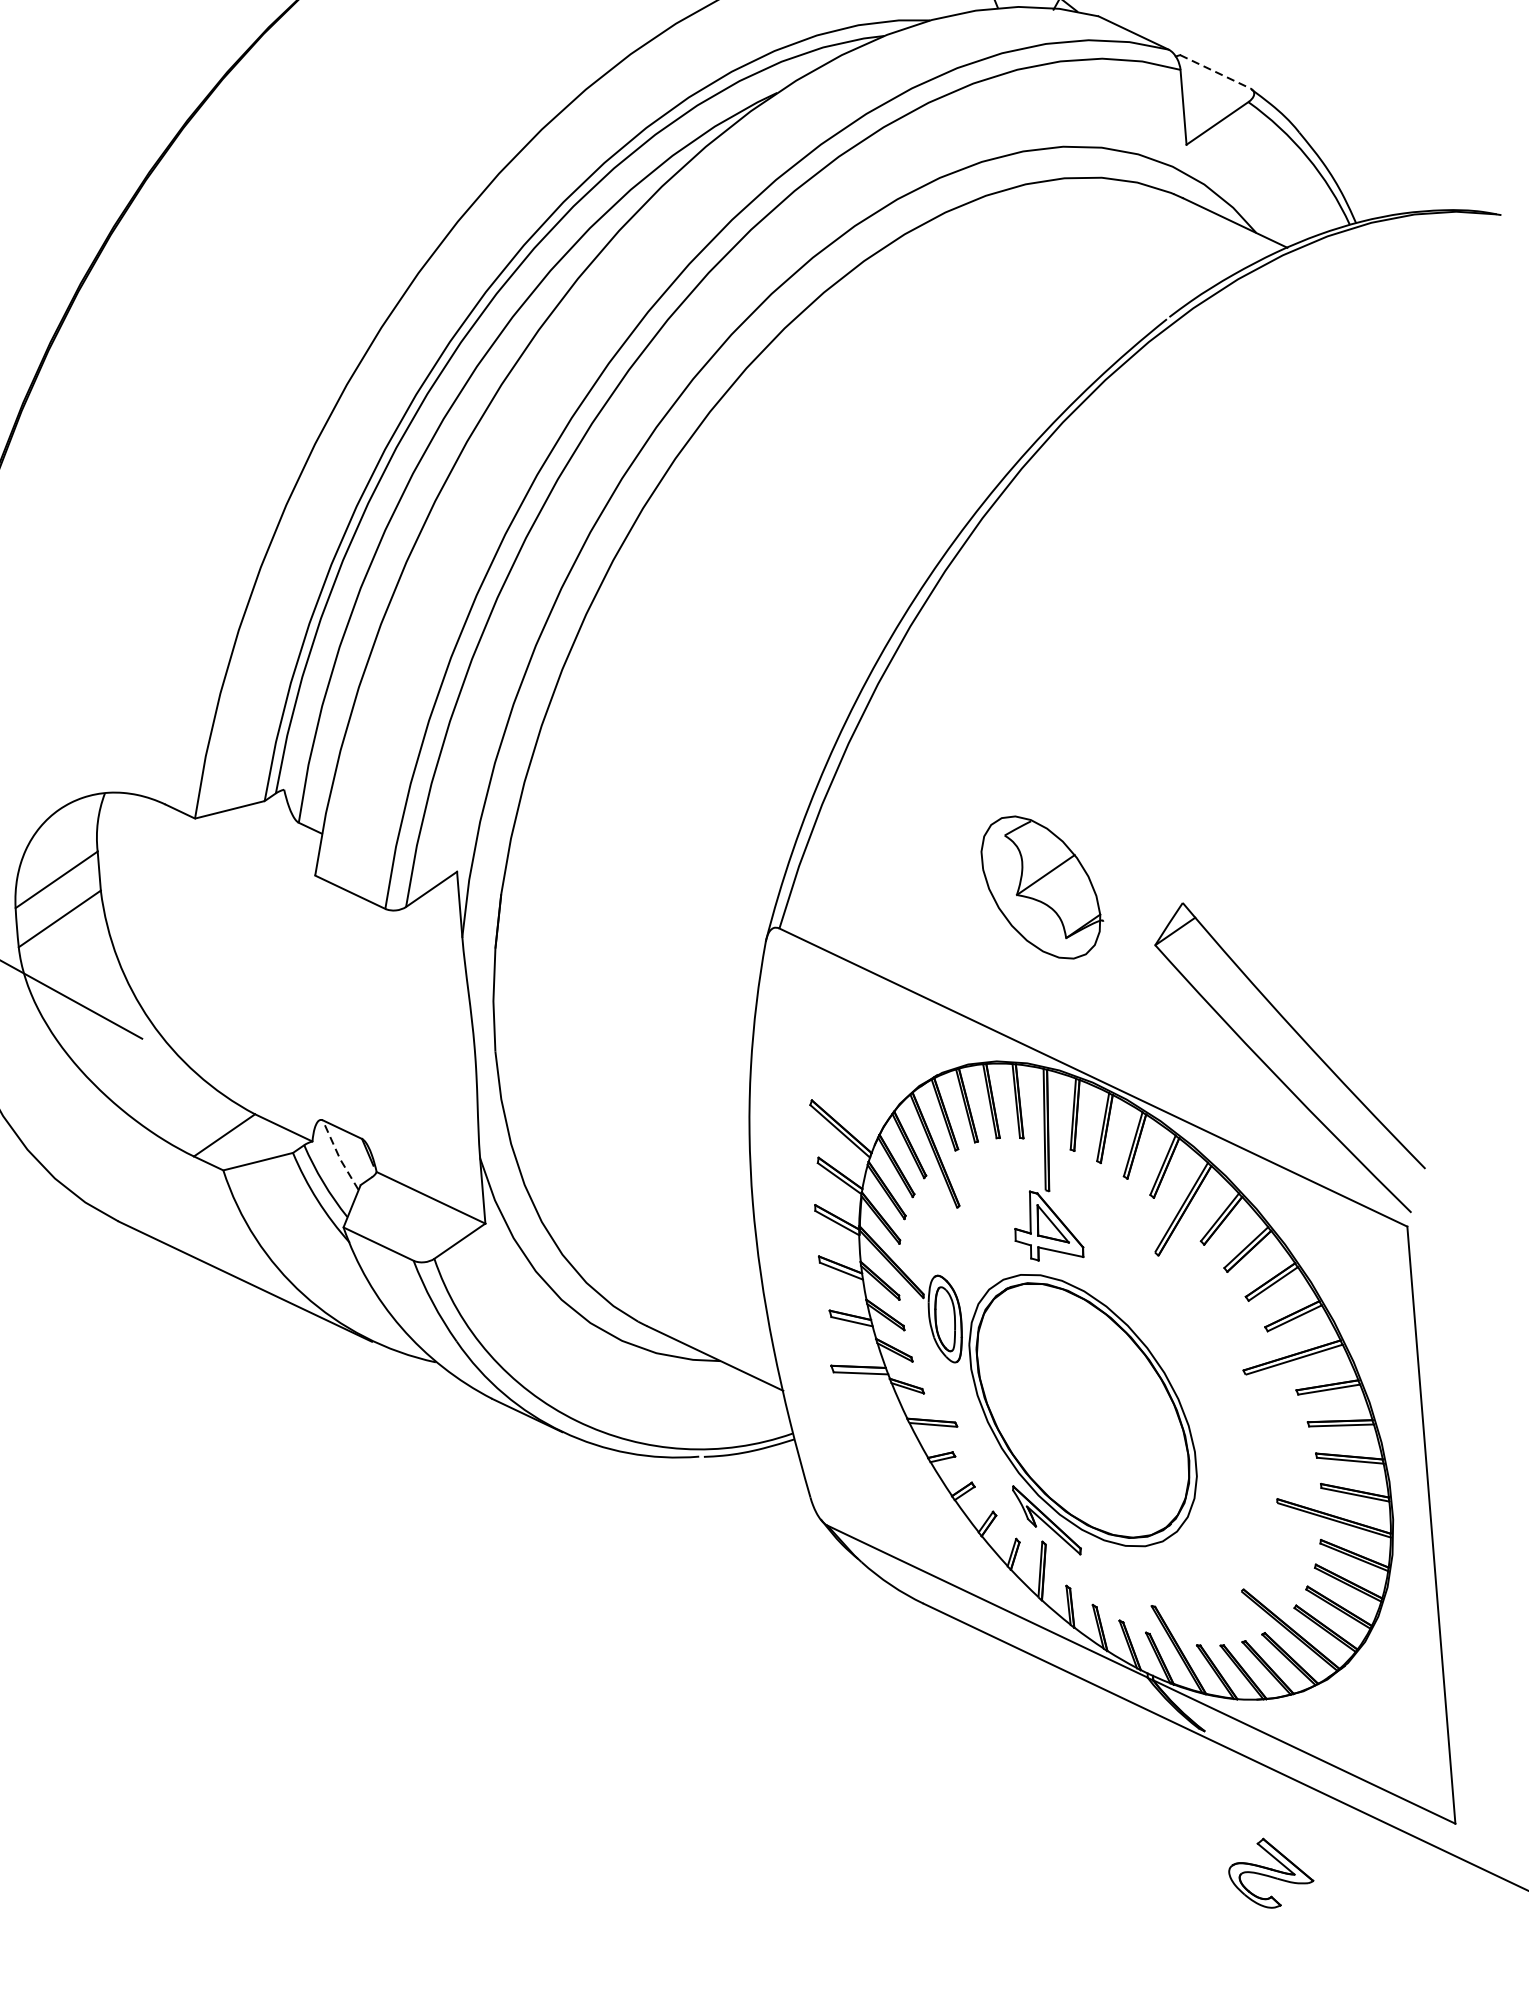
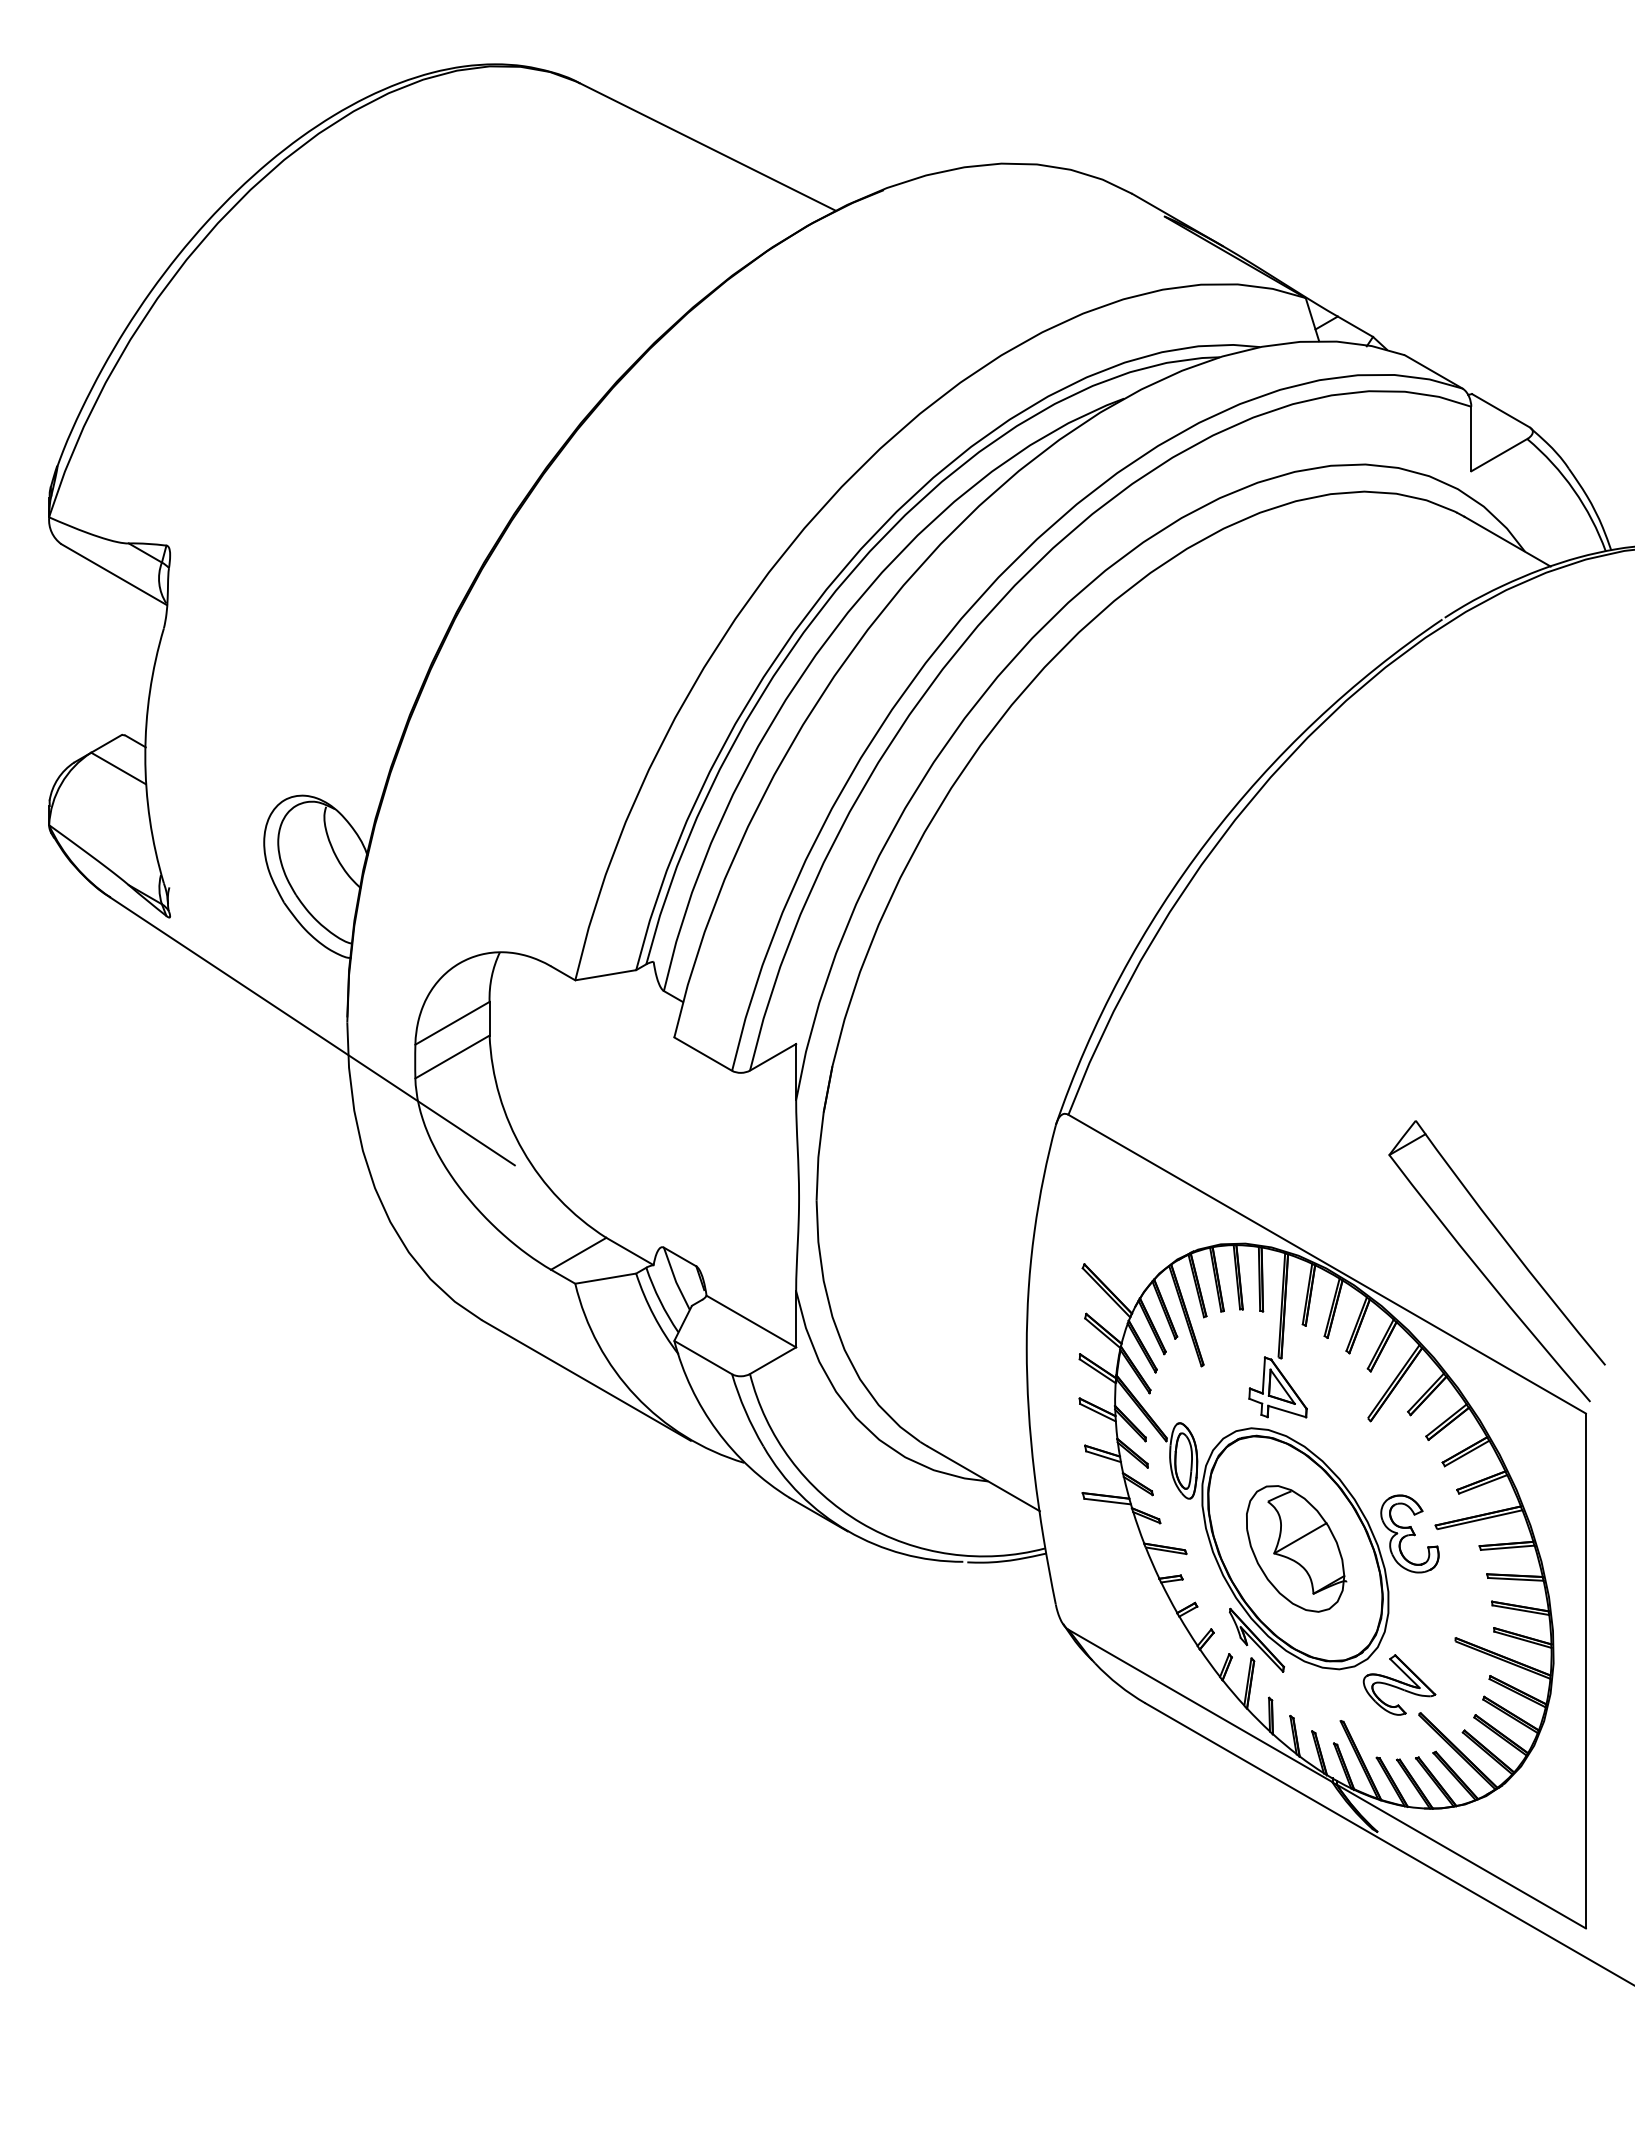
line: (1215, 72) -> (1501, 411), dashed -> solid
part: (1042, 887) -> (1296, 1548), moved
line: (339, 1156) -> (675, 1279), dashed -> solid
part: (1213, 1382) -> (1409, 1533), added
part: (1270, 1872) -> (1399, 1684), moved

